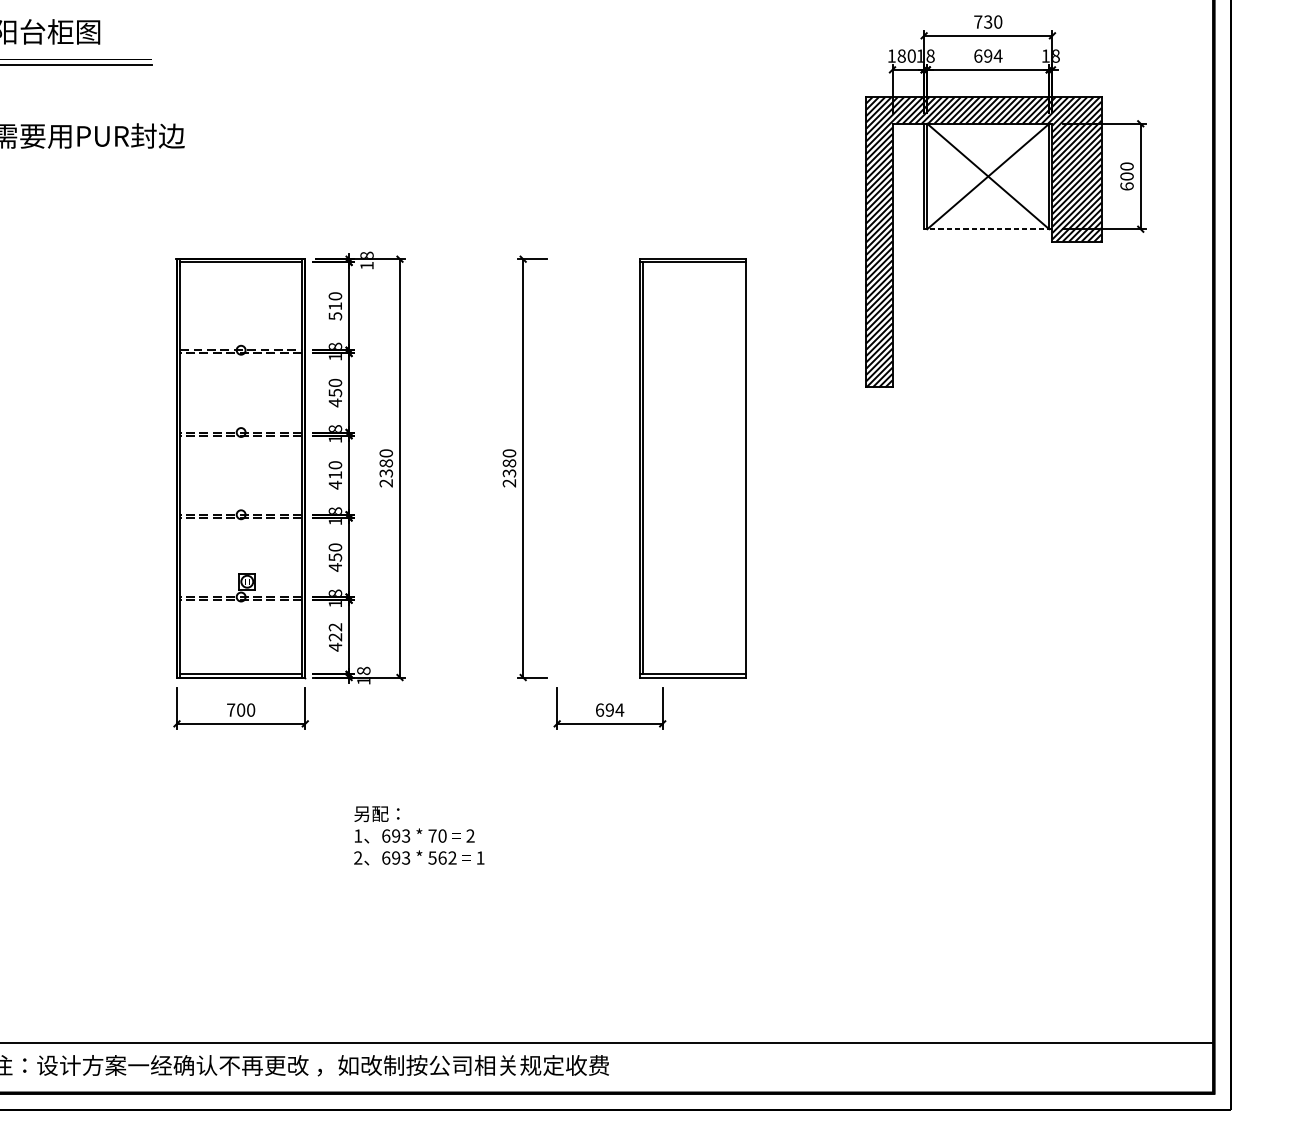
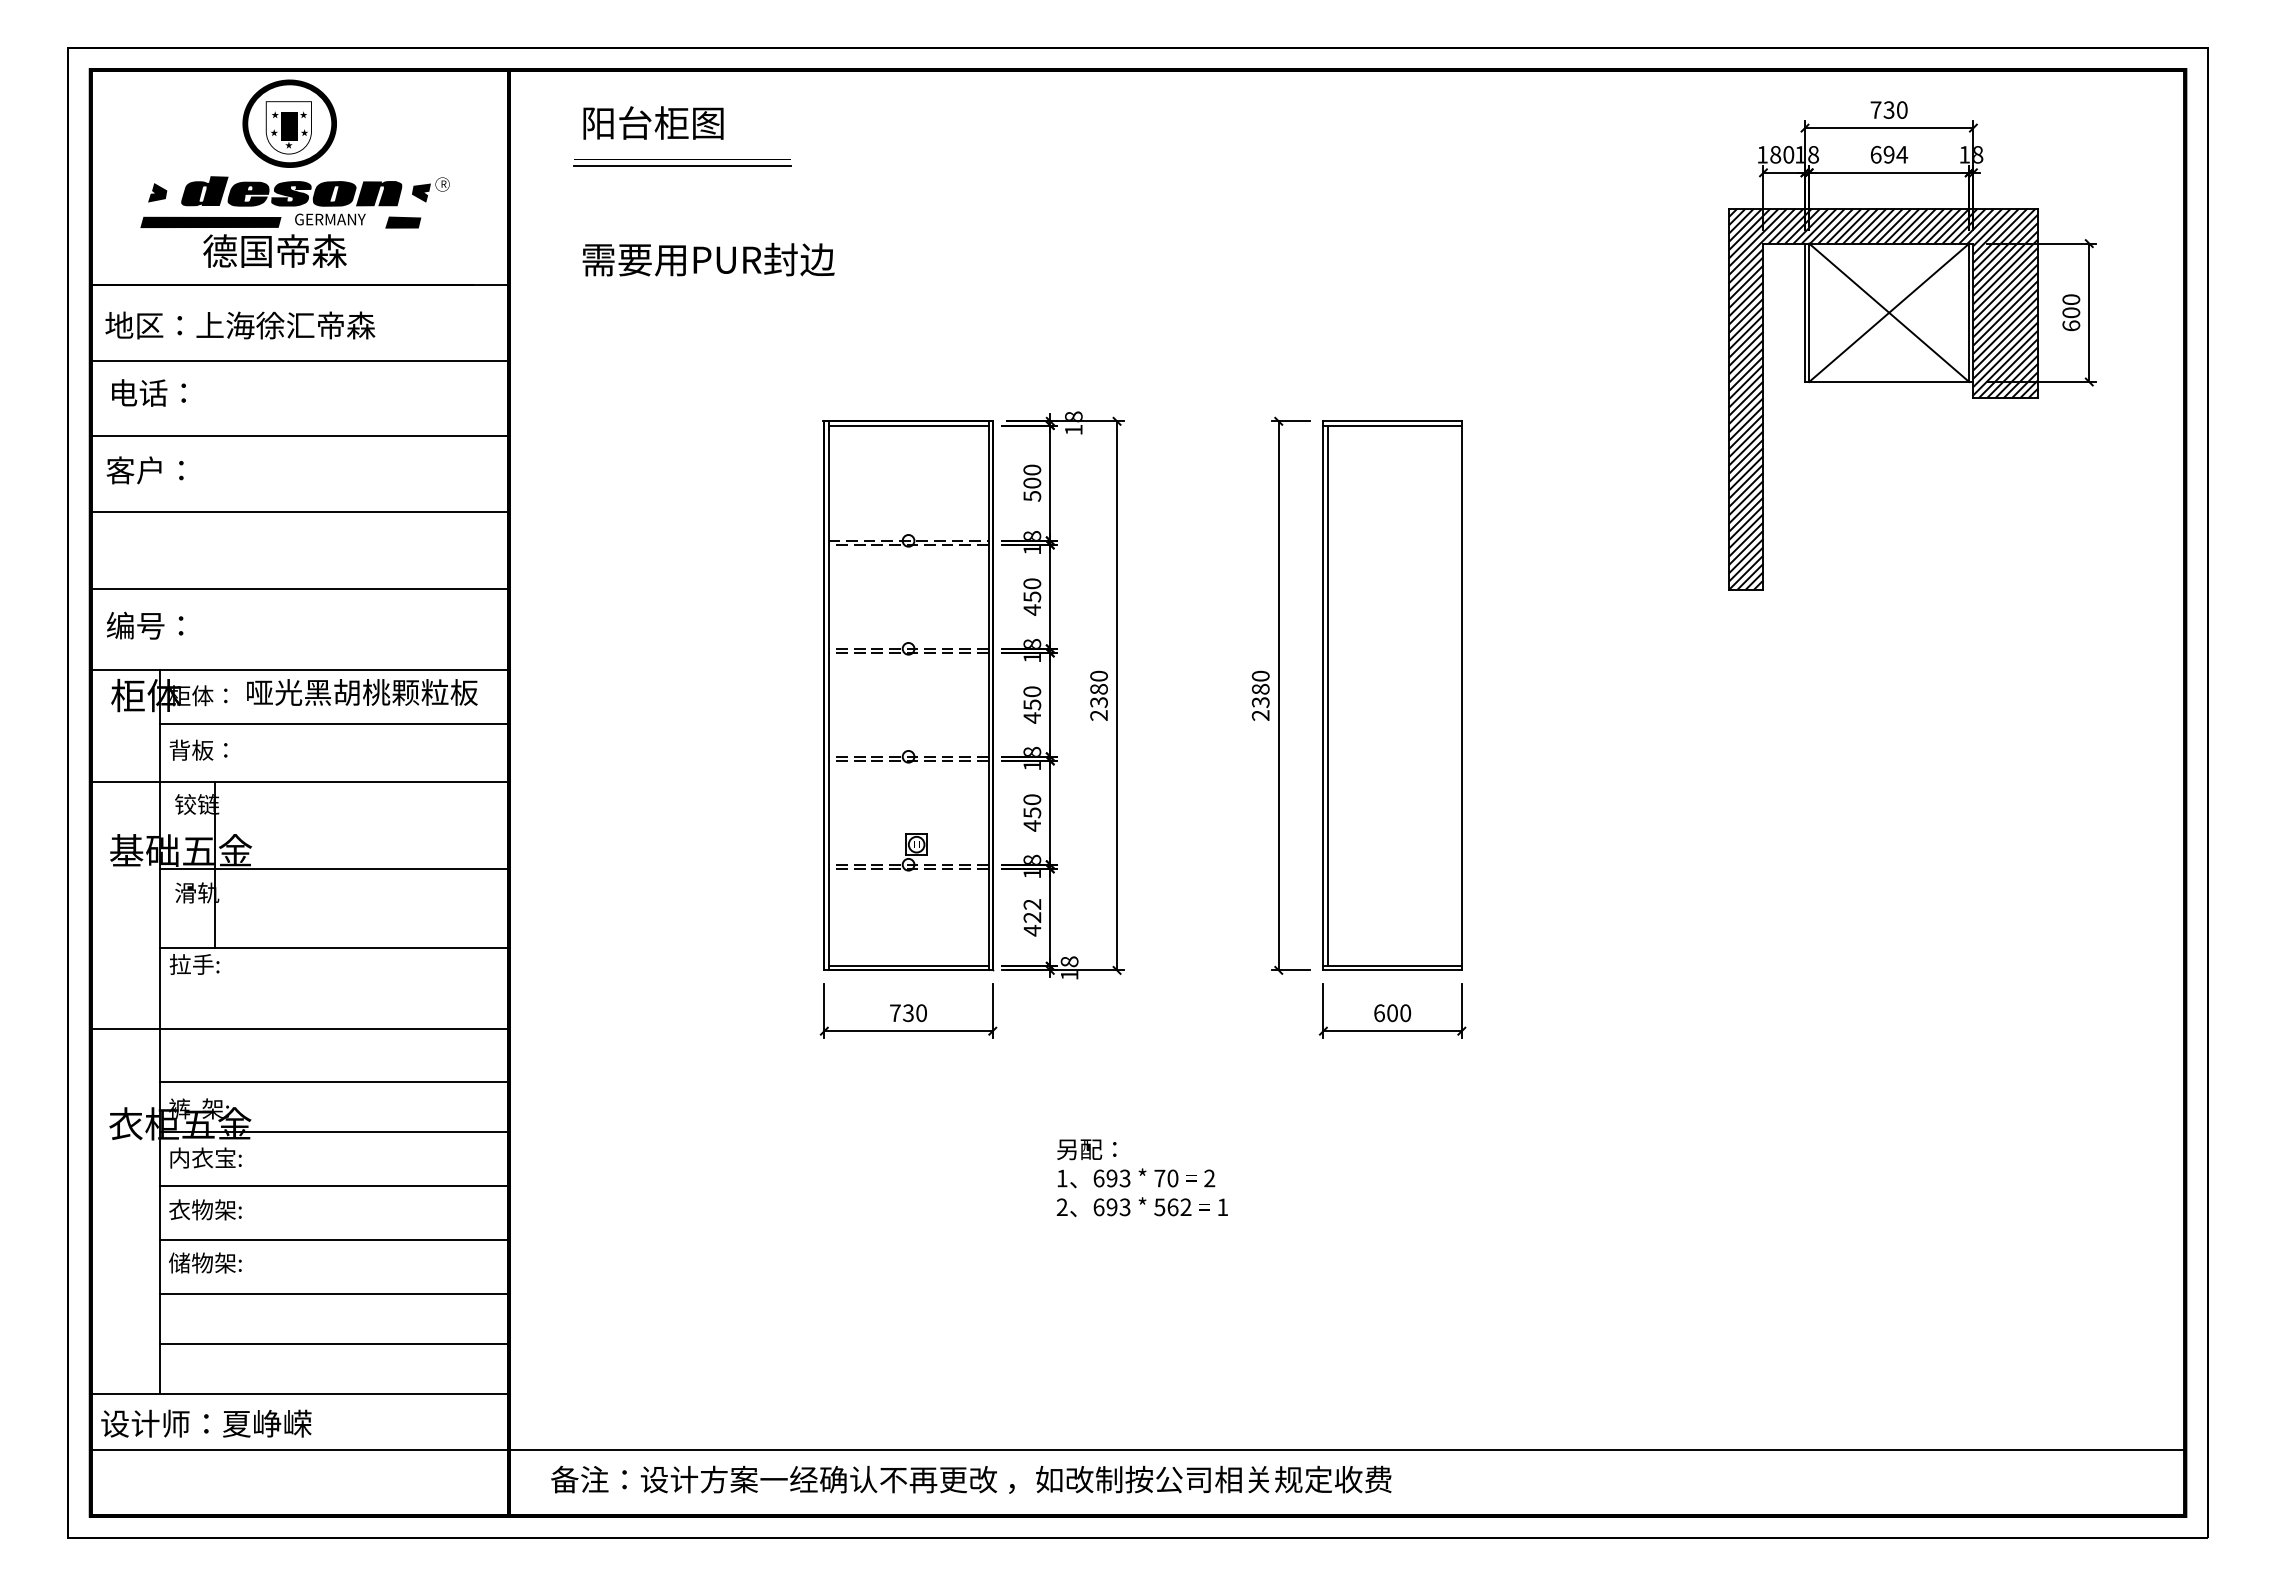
line: (987, 229) -> (1888, 382), dashed -> solid
text: (335, 305) -> (1032, 482), 510 -> 500
part: (692, 468) -> (1392, 695), moved
text: (335, 474) -> (1032, 704), 410 -> 450
text: (241, 709) -> (908, 1012), 700 -> 730
text: (615, 710) -> (1399, 1013), 694 -> 600

